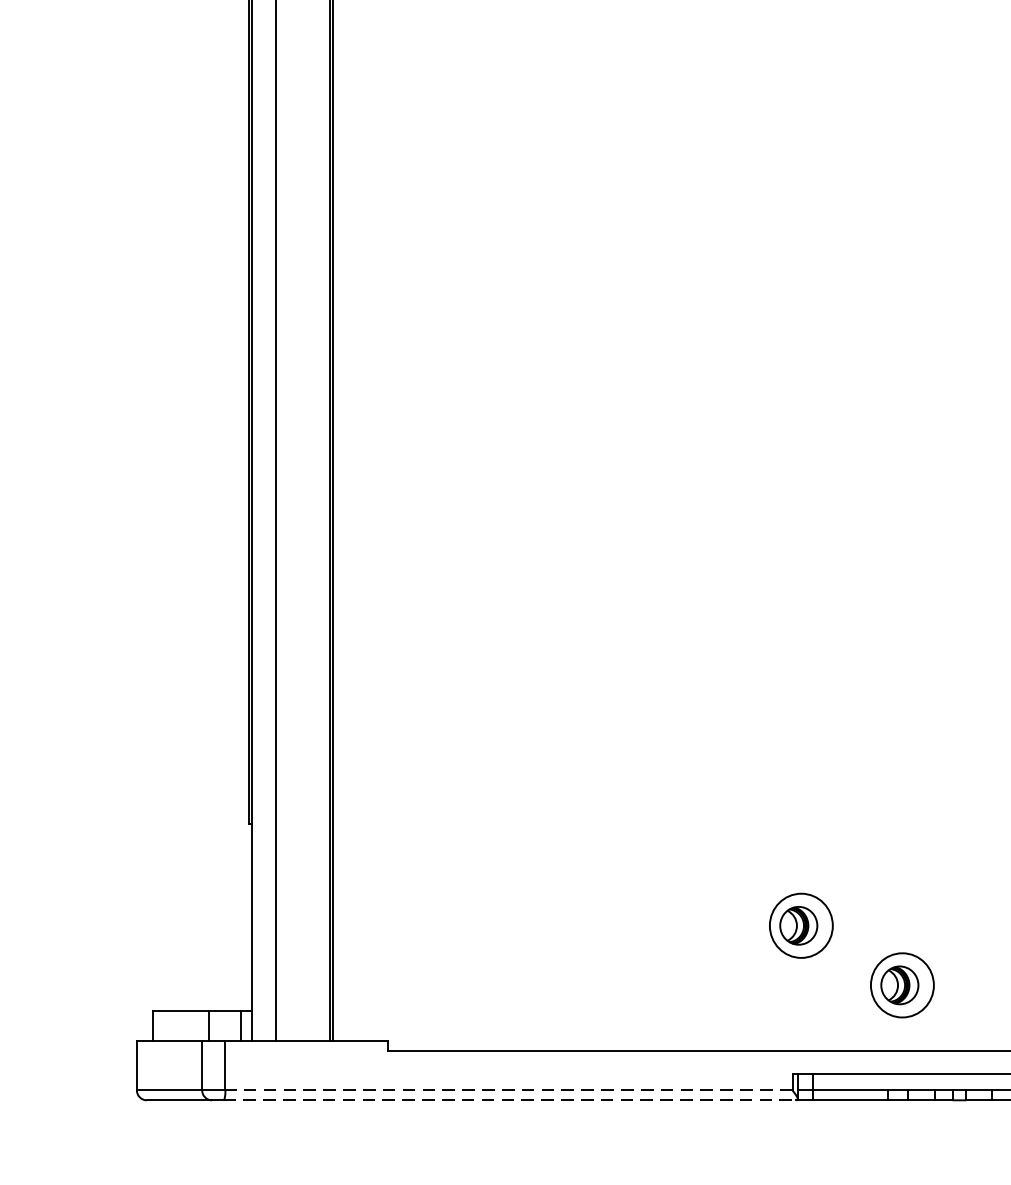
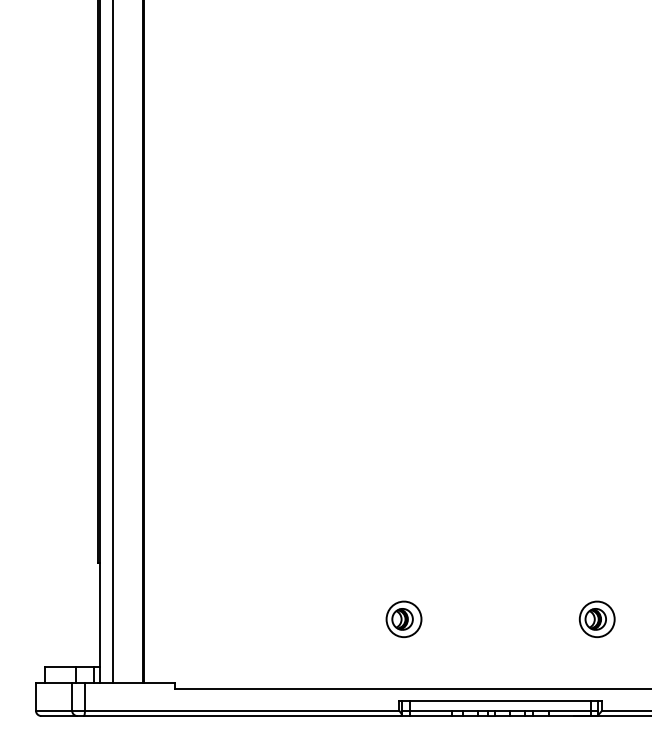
part: (901, 983) -> (459, 651), removed
line: (507, 1090) -> (241, 710), dashed -> solid
line: (509, 1101) -> (242, 716), dashed -> solid

